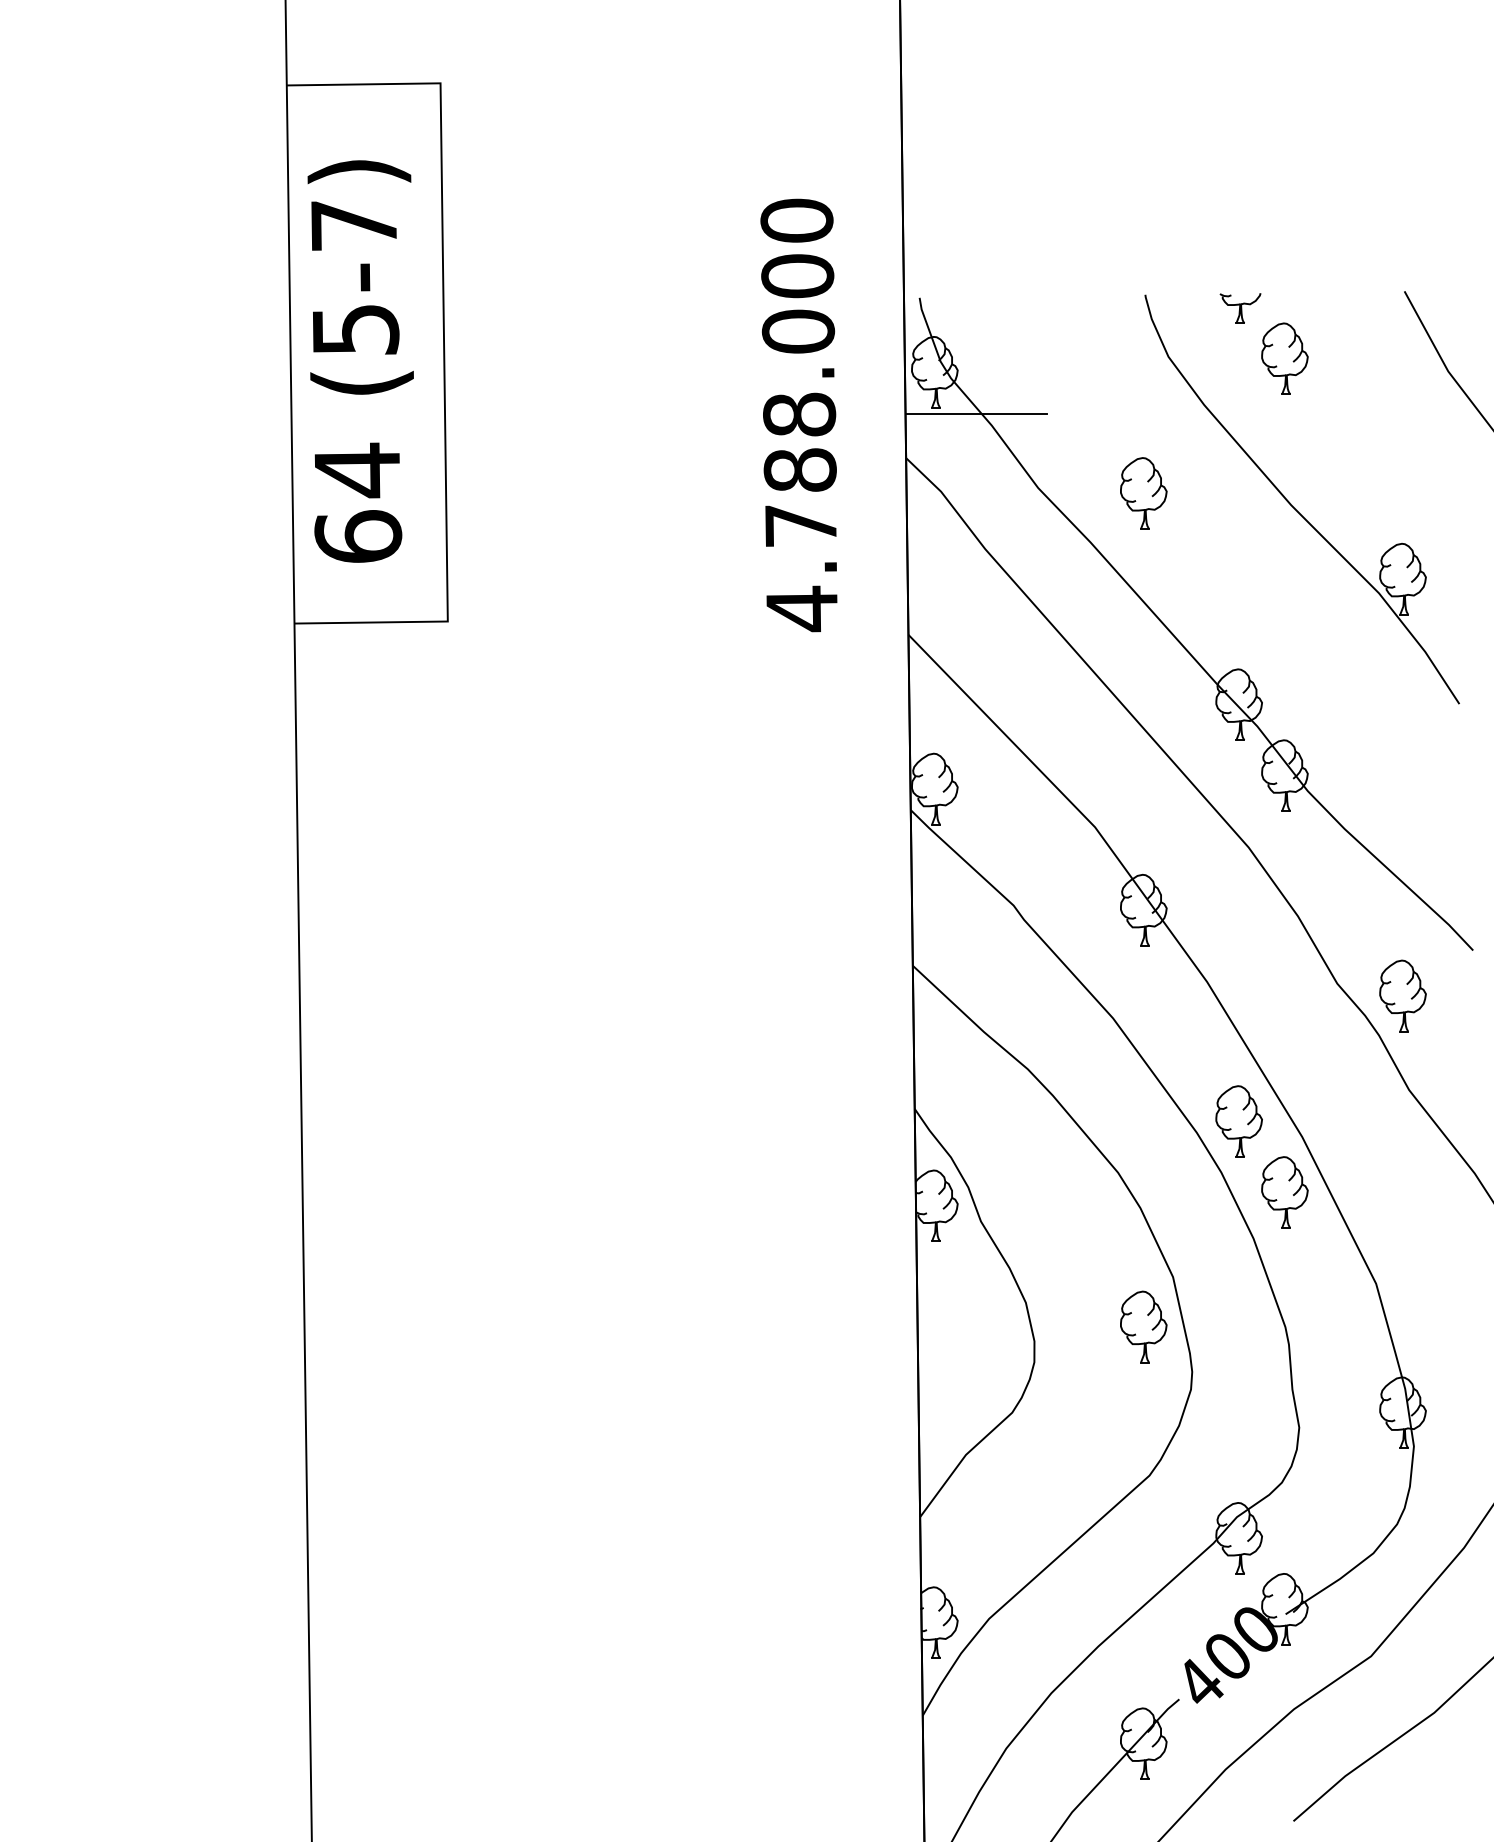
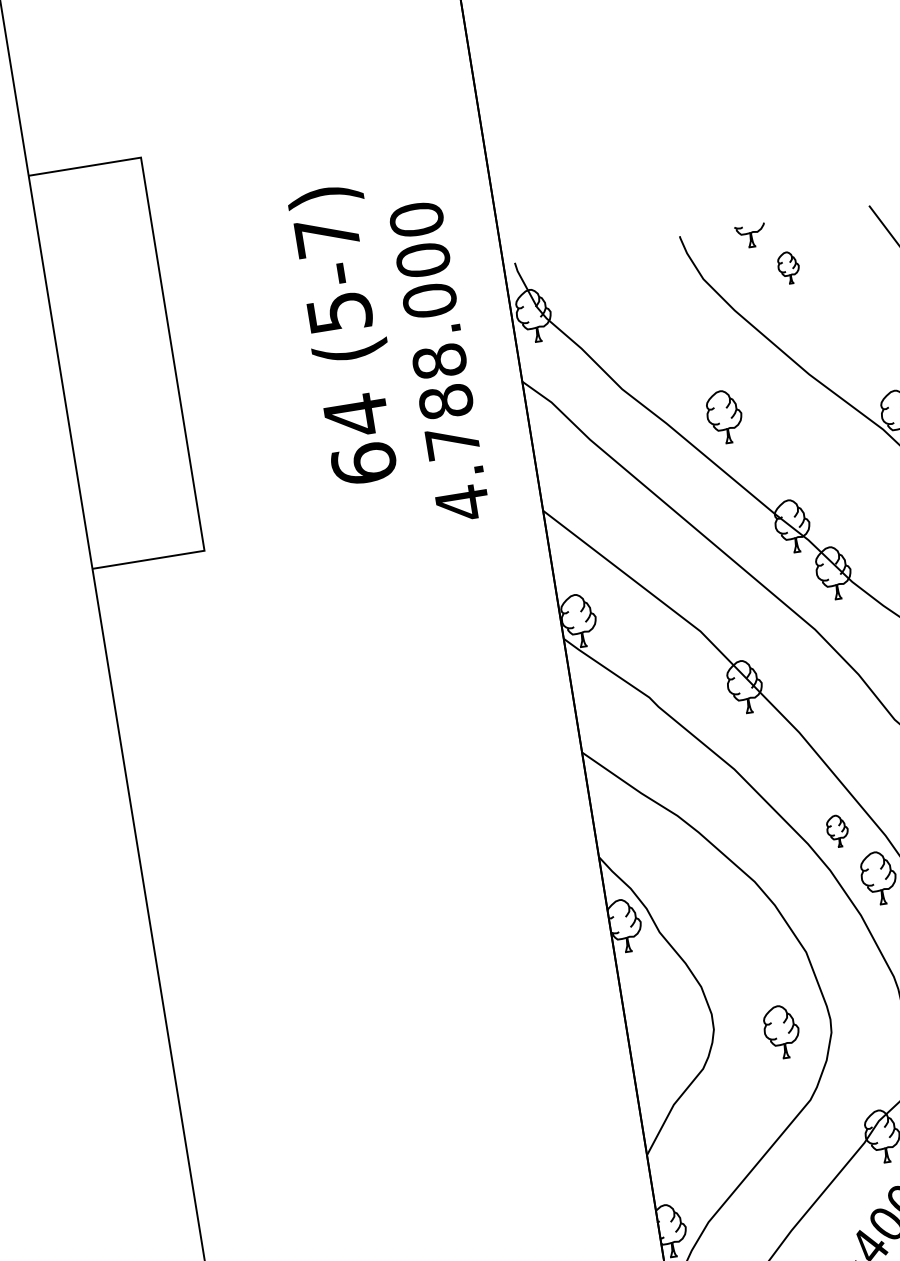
part: (1284, 358) -> (788, 267), size x0.6
text: (360, 361) -> (346, 335), moved
line: (975, 414) -> (568, 342), removed
part: (1143, 493) -> (724, 417), moved
part: (1238, 1121) -> (837, 831), size x0.6
part: (1143, 1326) -> (781, 1031), moved

